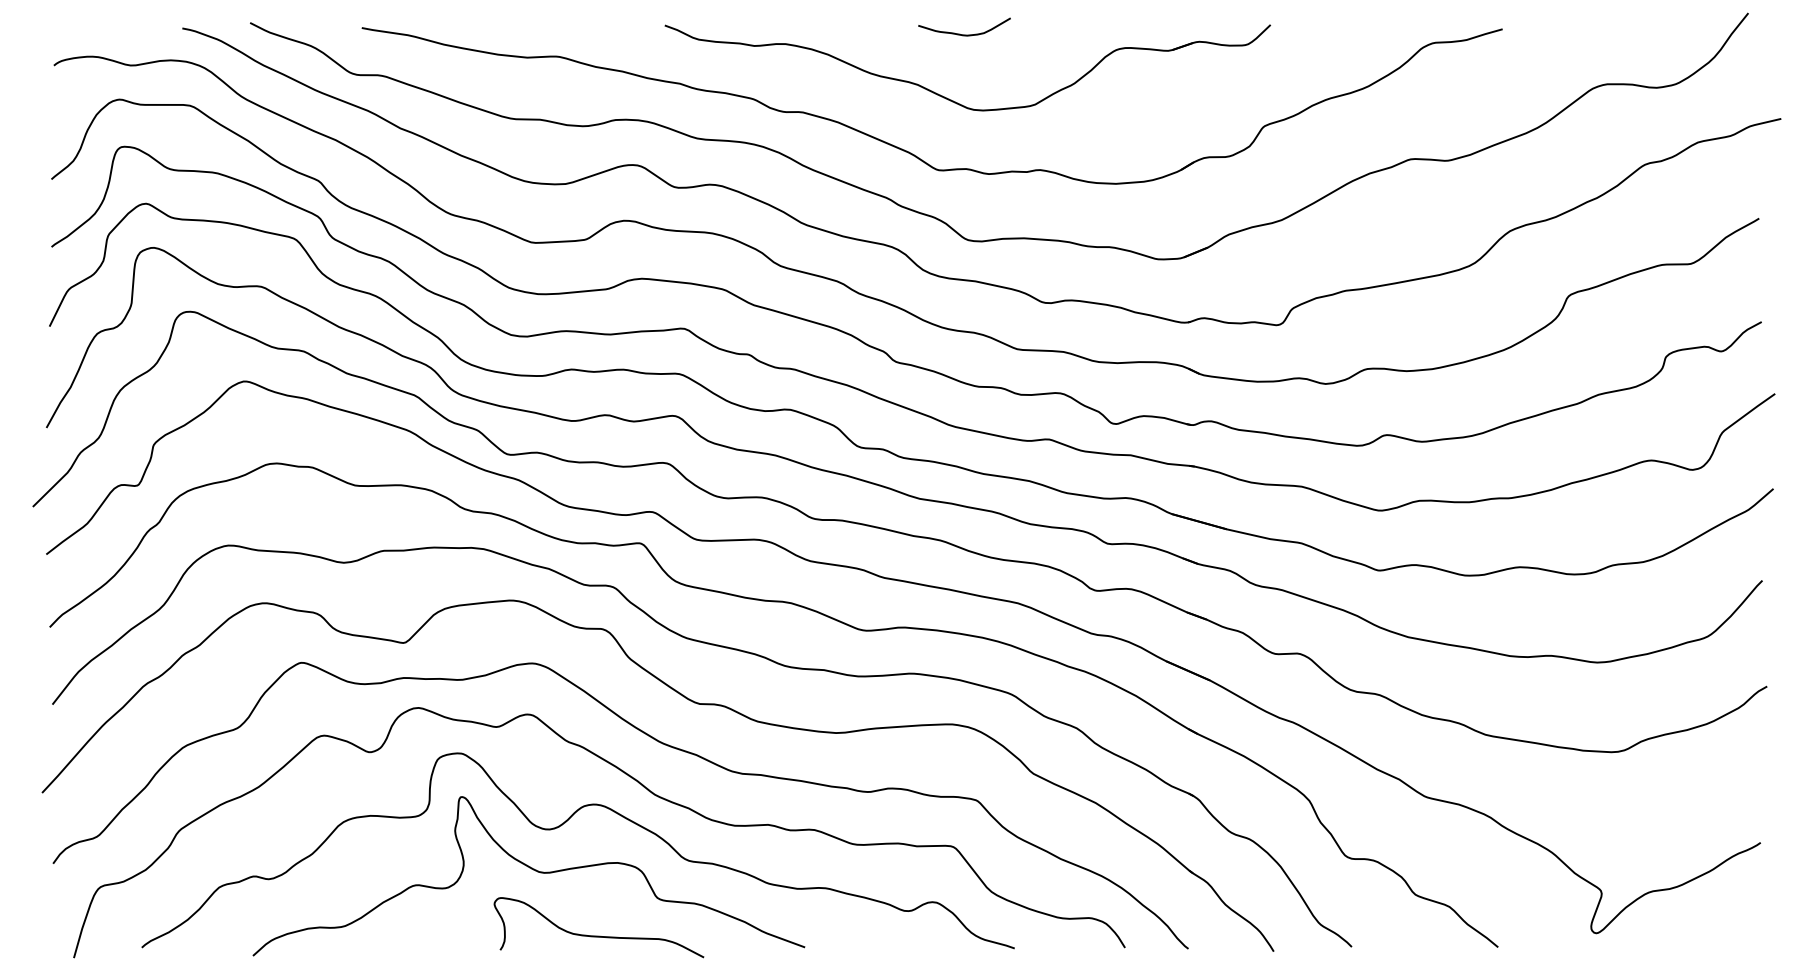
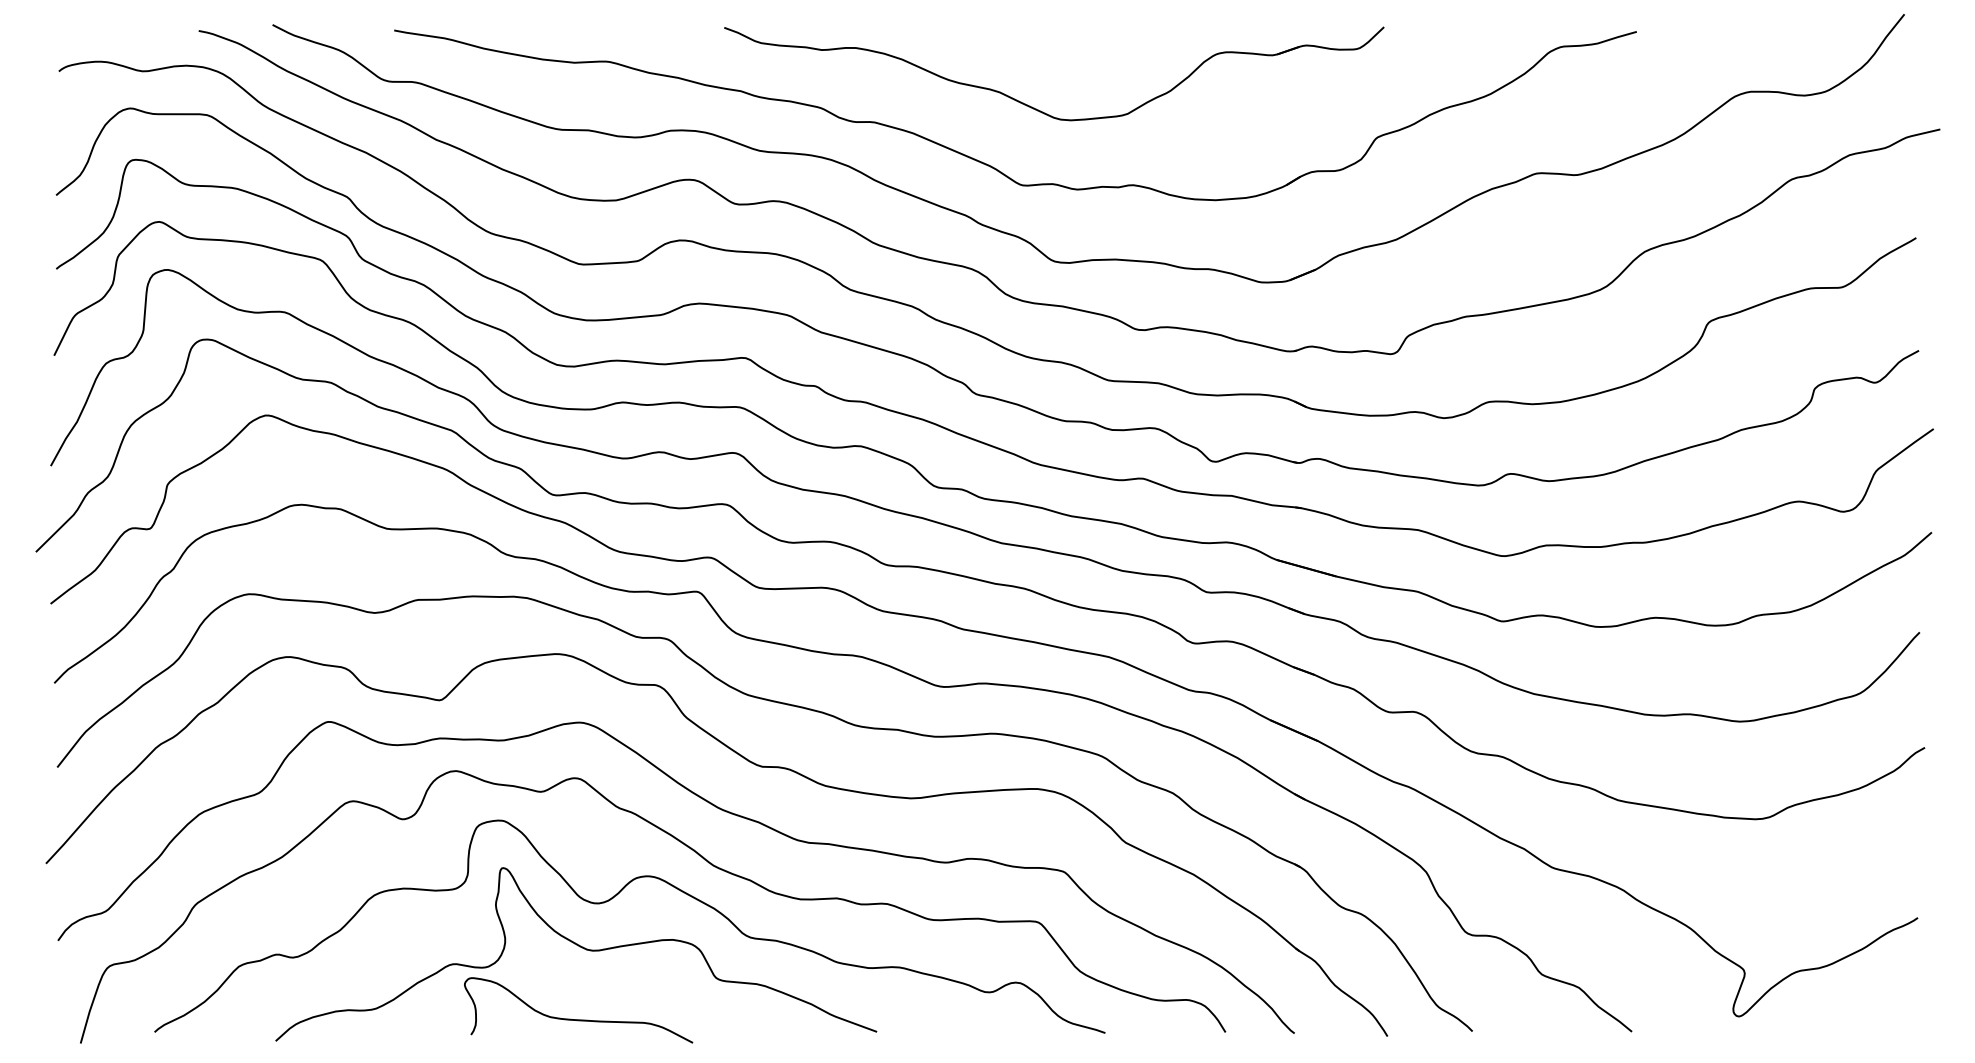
curve: (964, 34) -> (1050, 37), removed
curve: (598, 936) -> (578, 1019), moved

